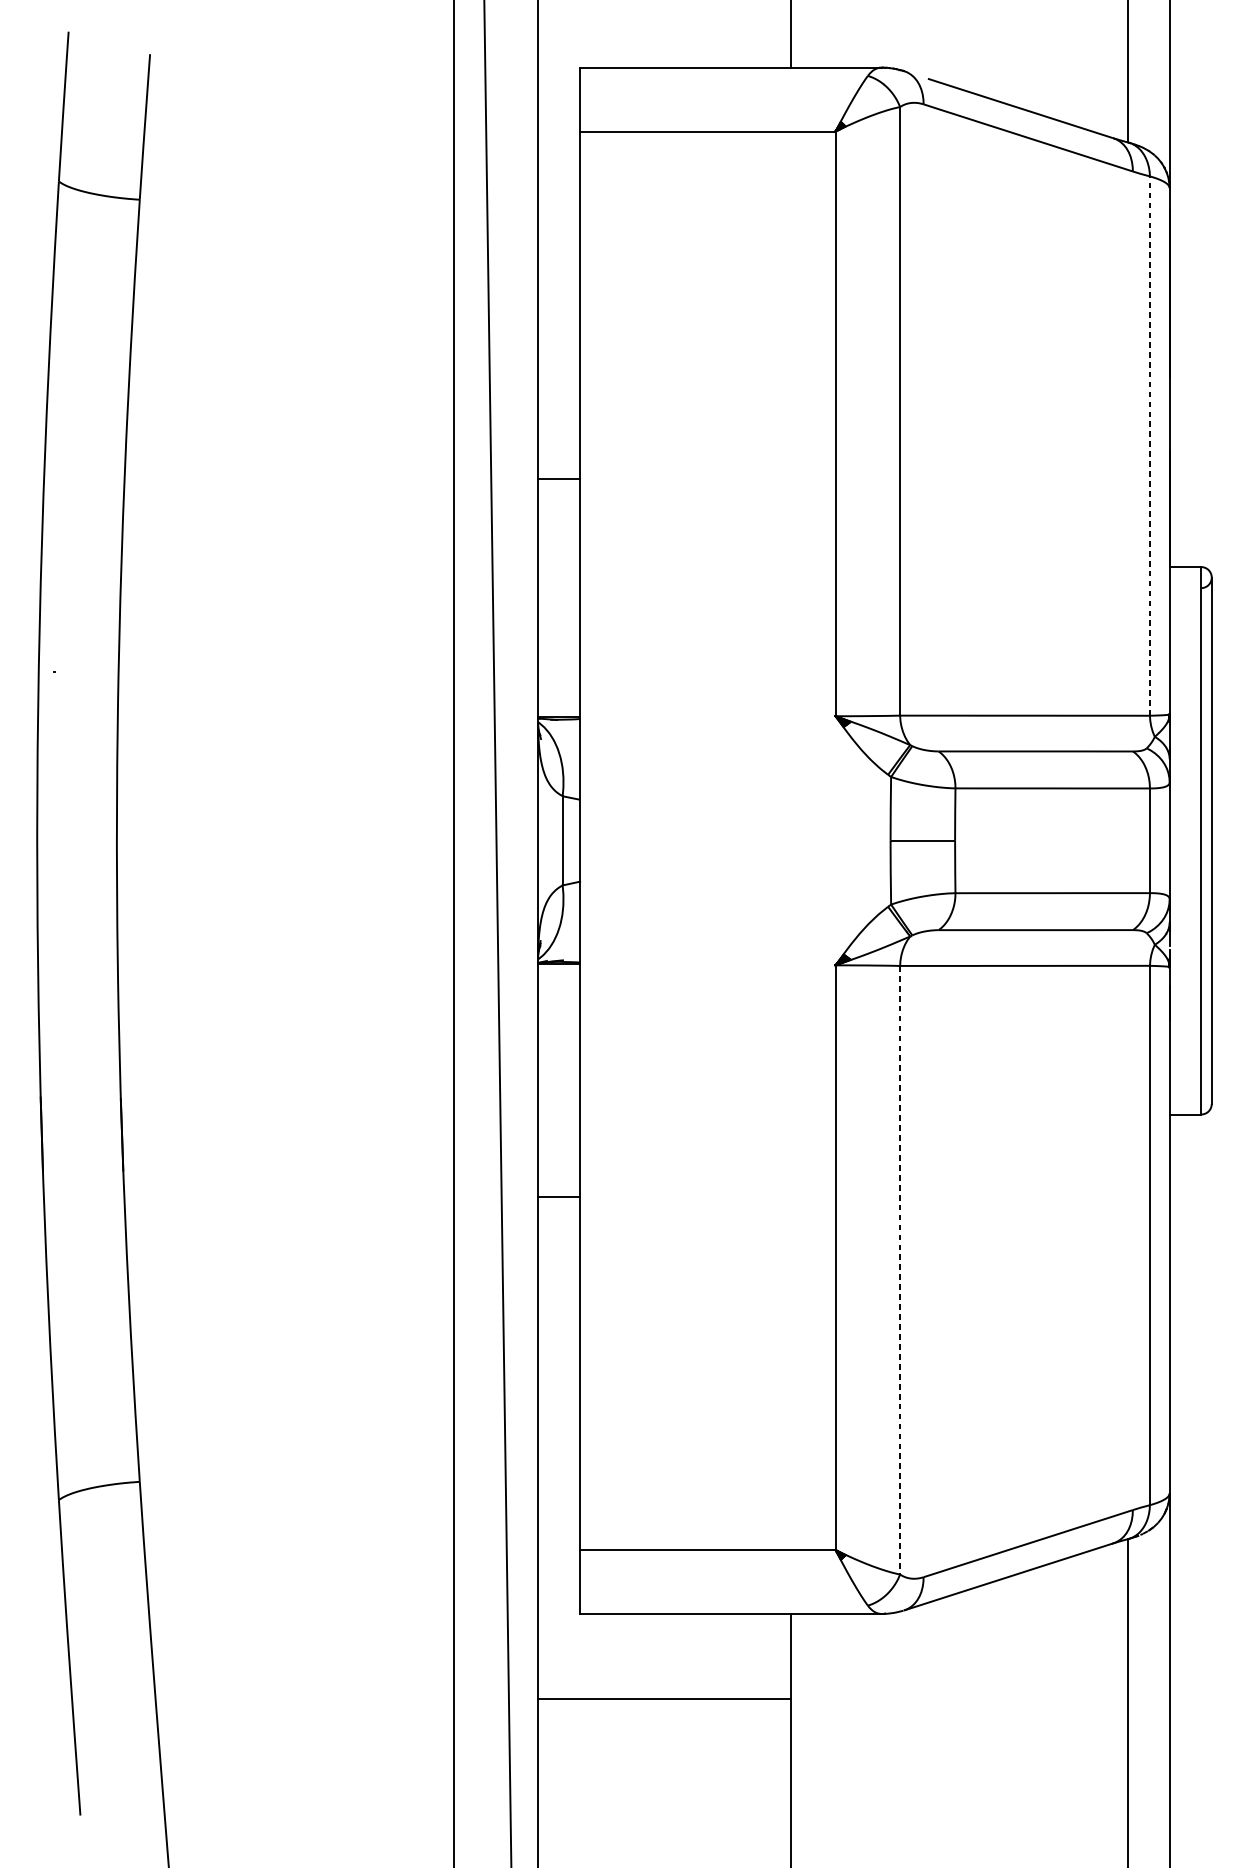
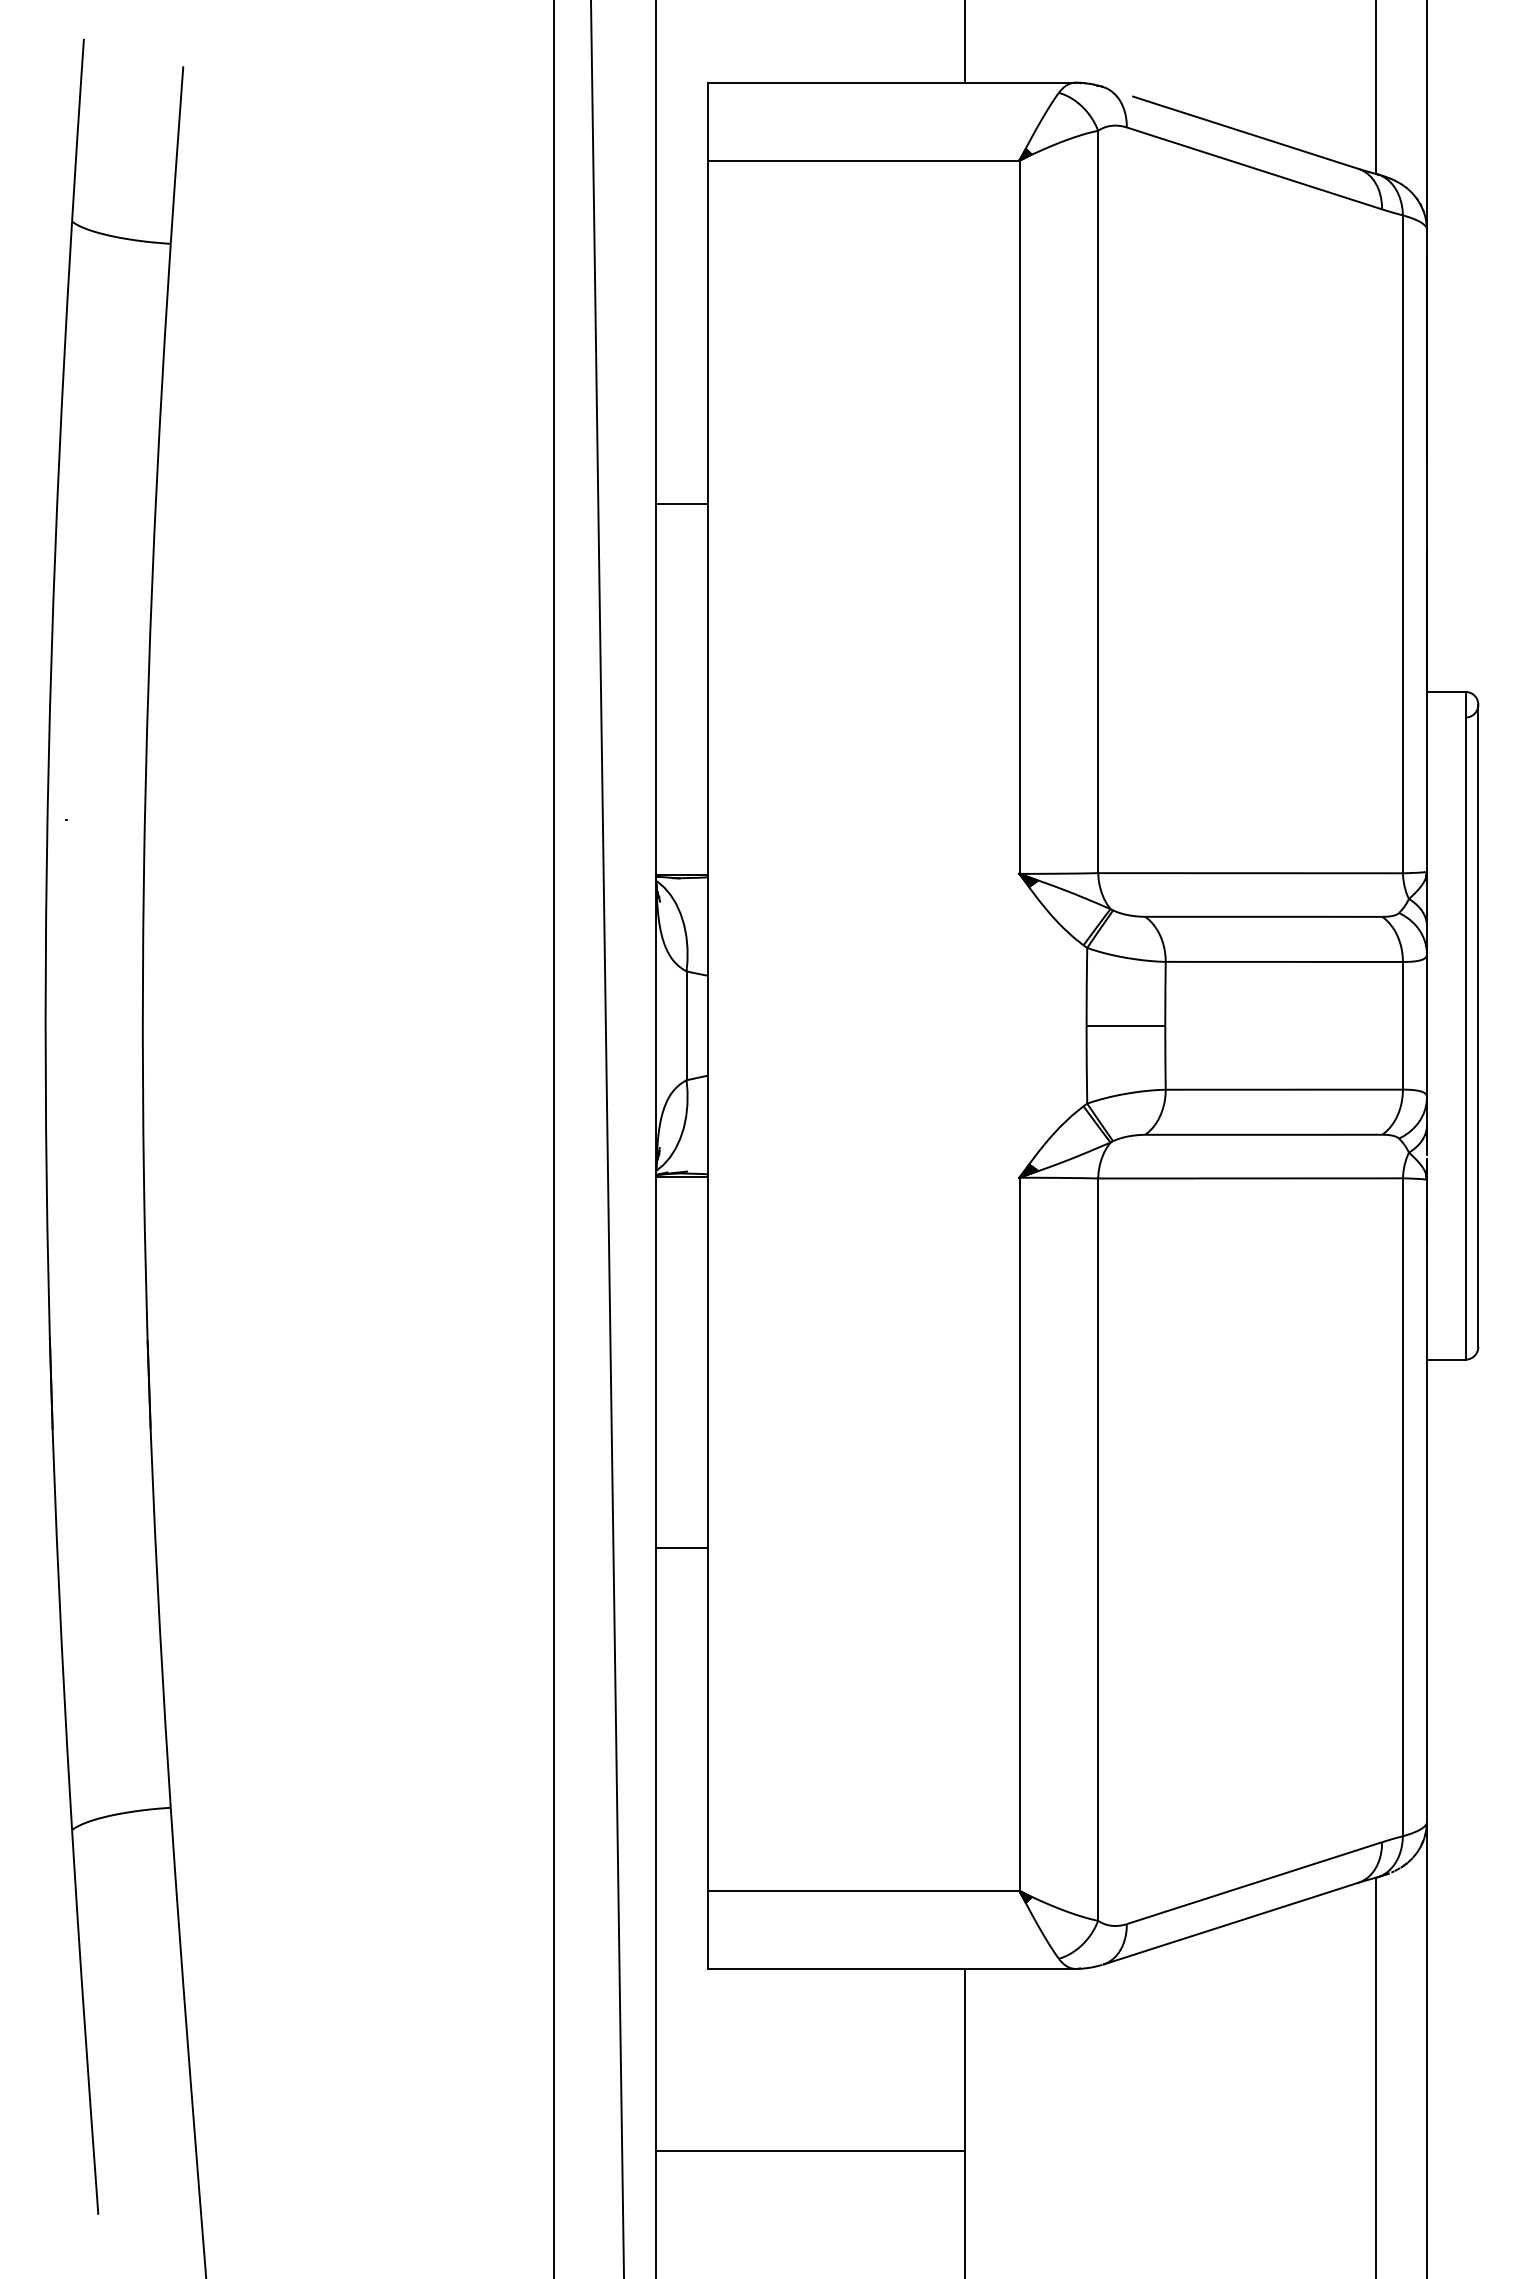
line: (1149, 446) -> (1402, 544), dashed -> solid
line: (558, 479) -> (681, 504), moved
line: (558, 1197) -> (681, 1547), moved
line: (900, 1270) -> (1098, 1550), dashed -> solid
line: (664, 1699) -> (810, 2151), moved

